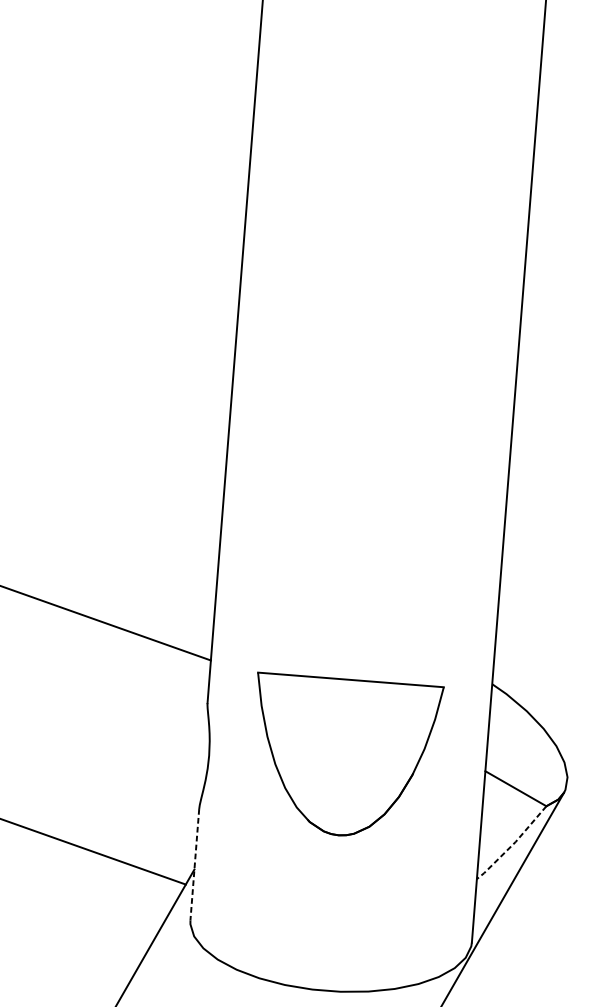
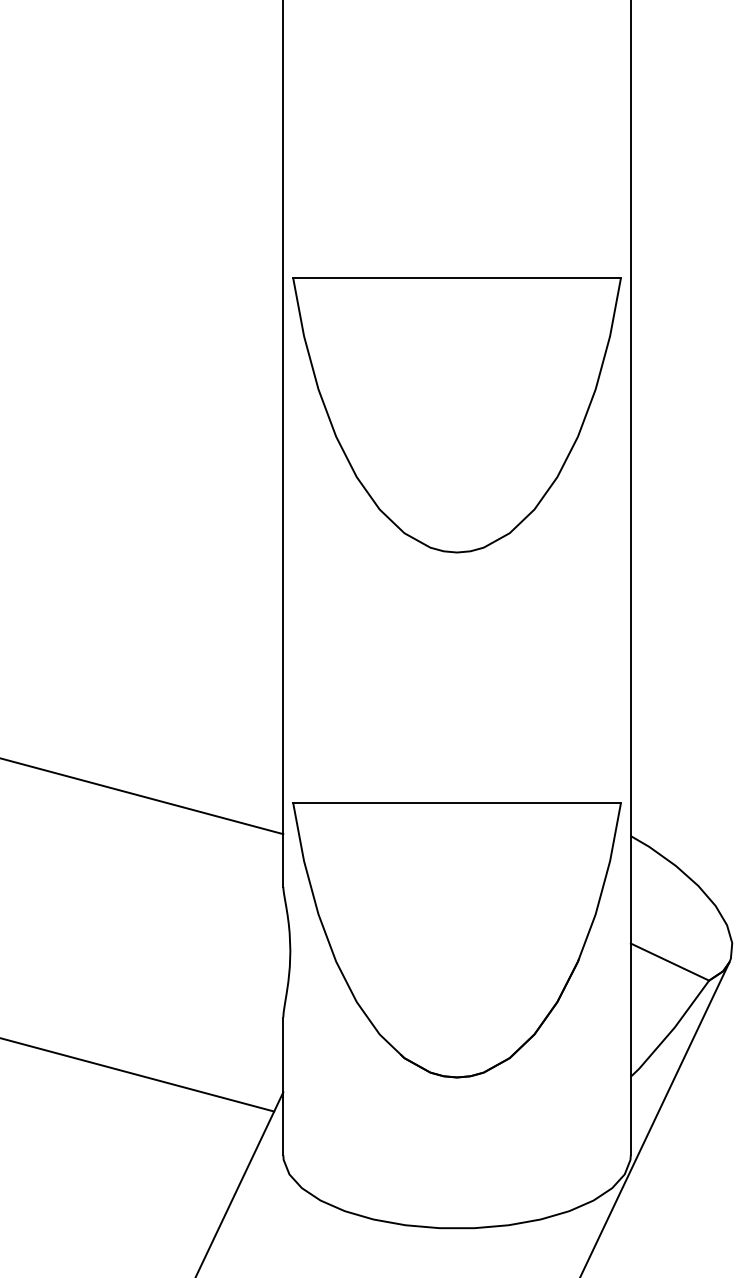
part: (377, 332) -> (456, 415), added
part: (344, 757) -> (456, 940), size x1.43
line: (513, 844) -> (672, 1030), dashed -> solid
line: (194, 864) -> (283, 1086), dashed -> solid

